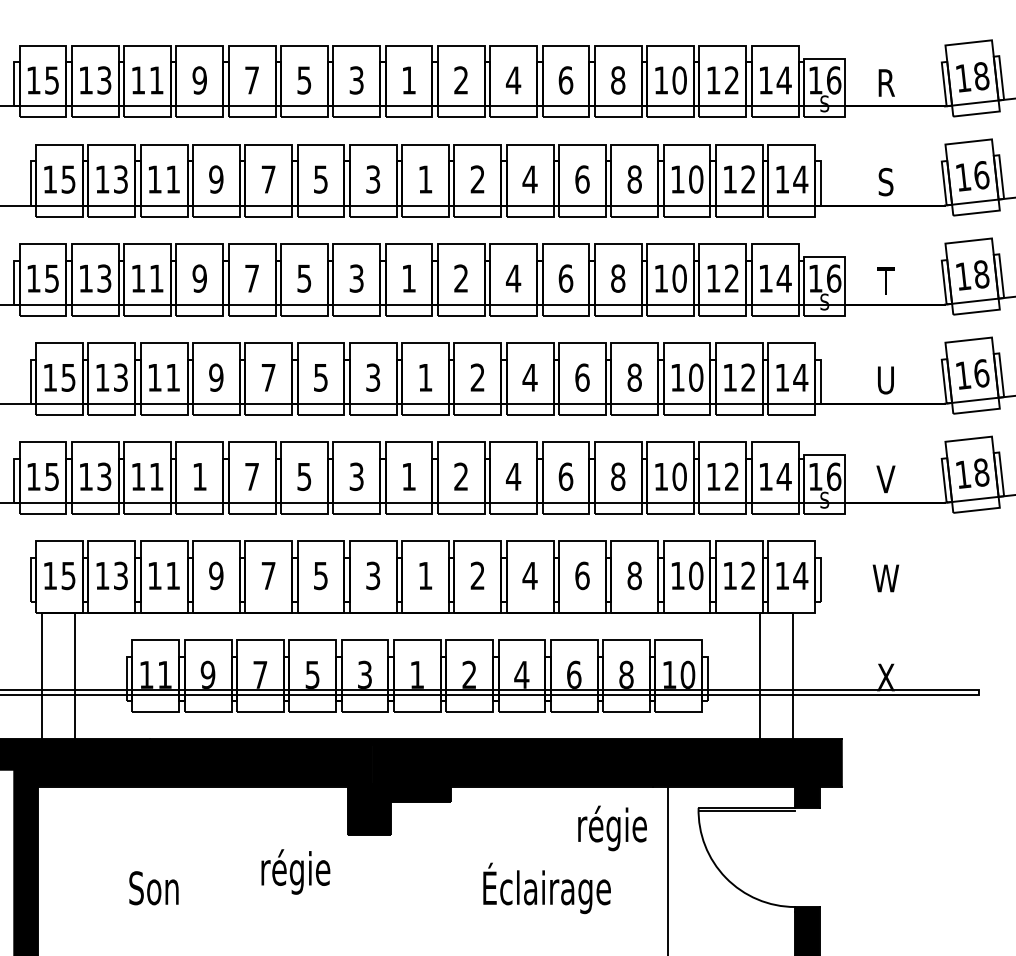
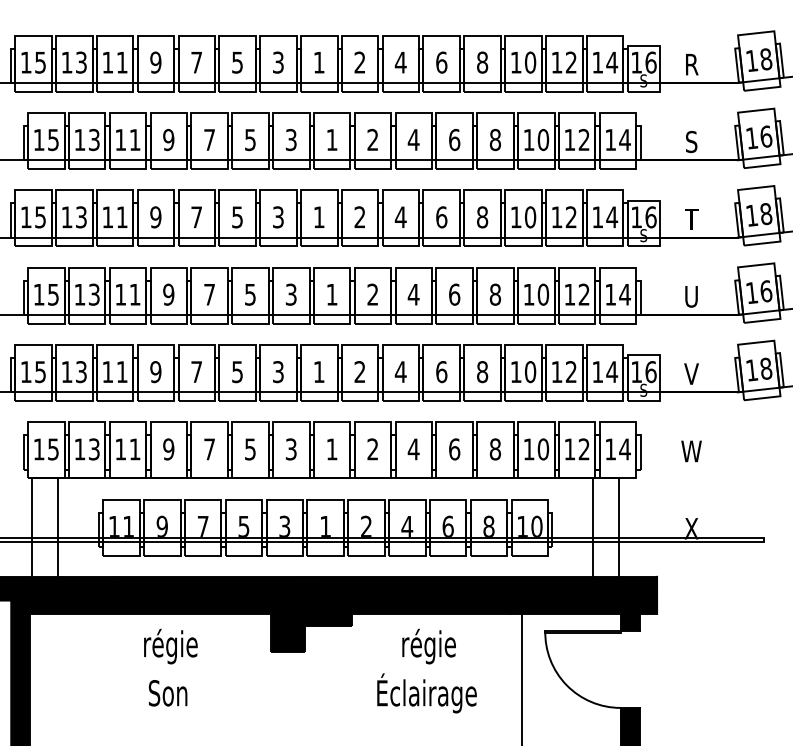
text: (199, 477) -> (155, 372), 1 -> 9
text: (611, 828) -> (428, 646), moved
text: (295, 871) -> (170, 646), moved
text: (153, 888) -> (167, 693), moved

